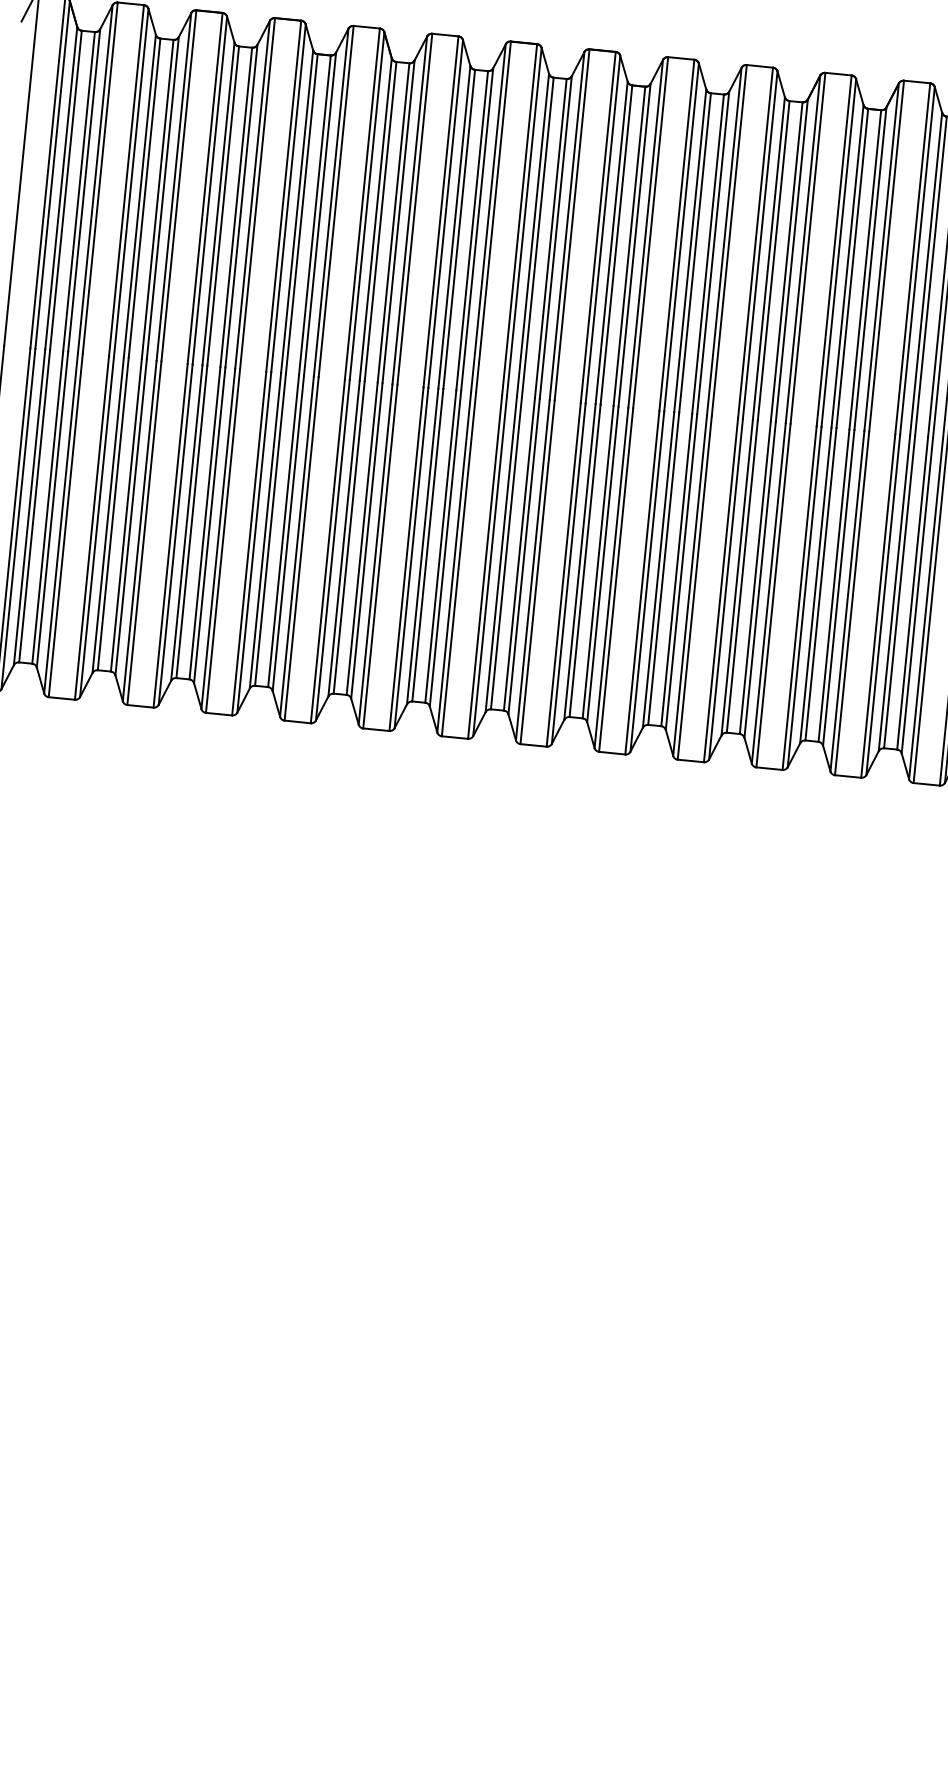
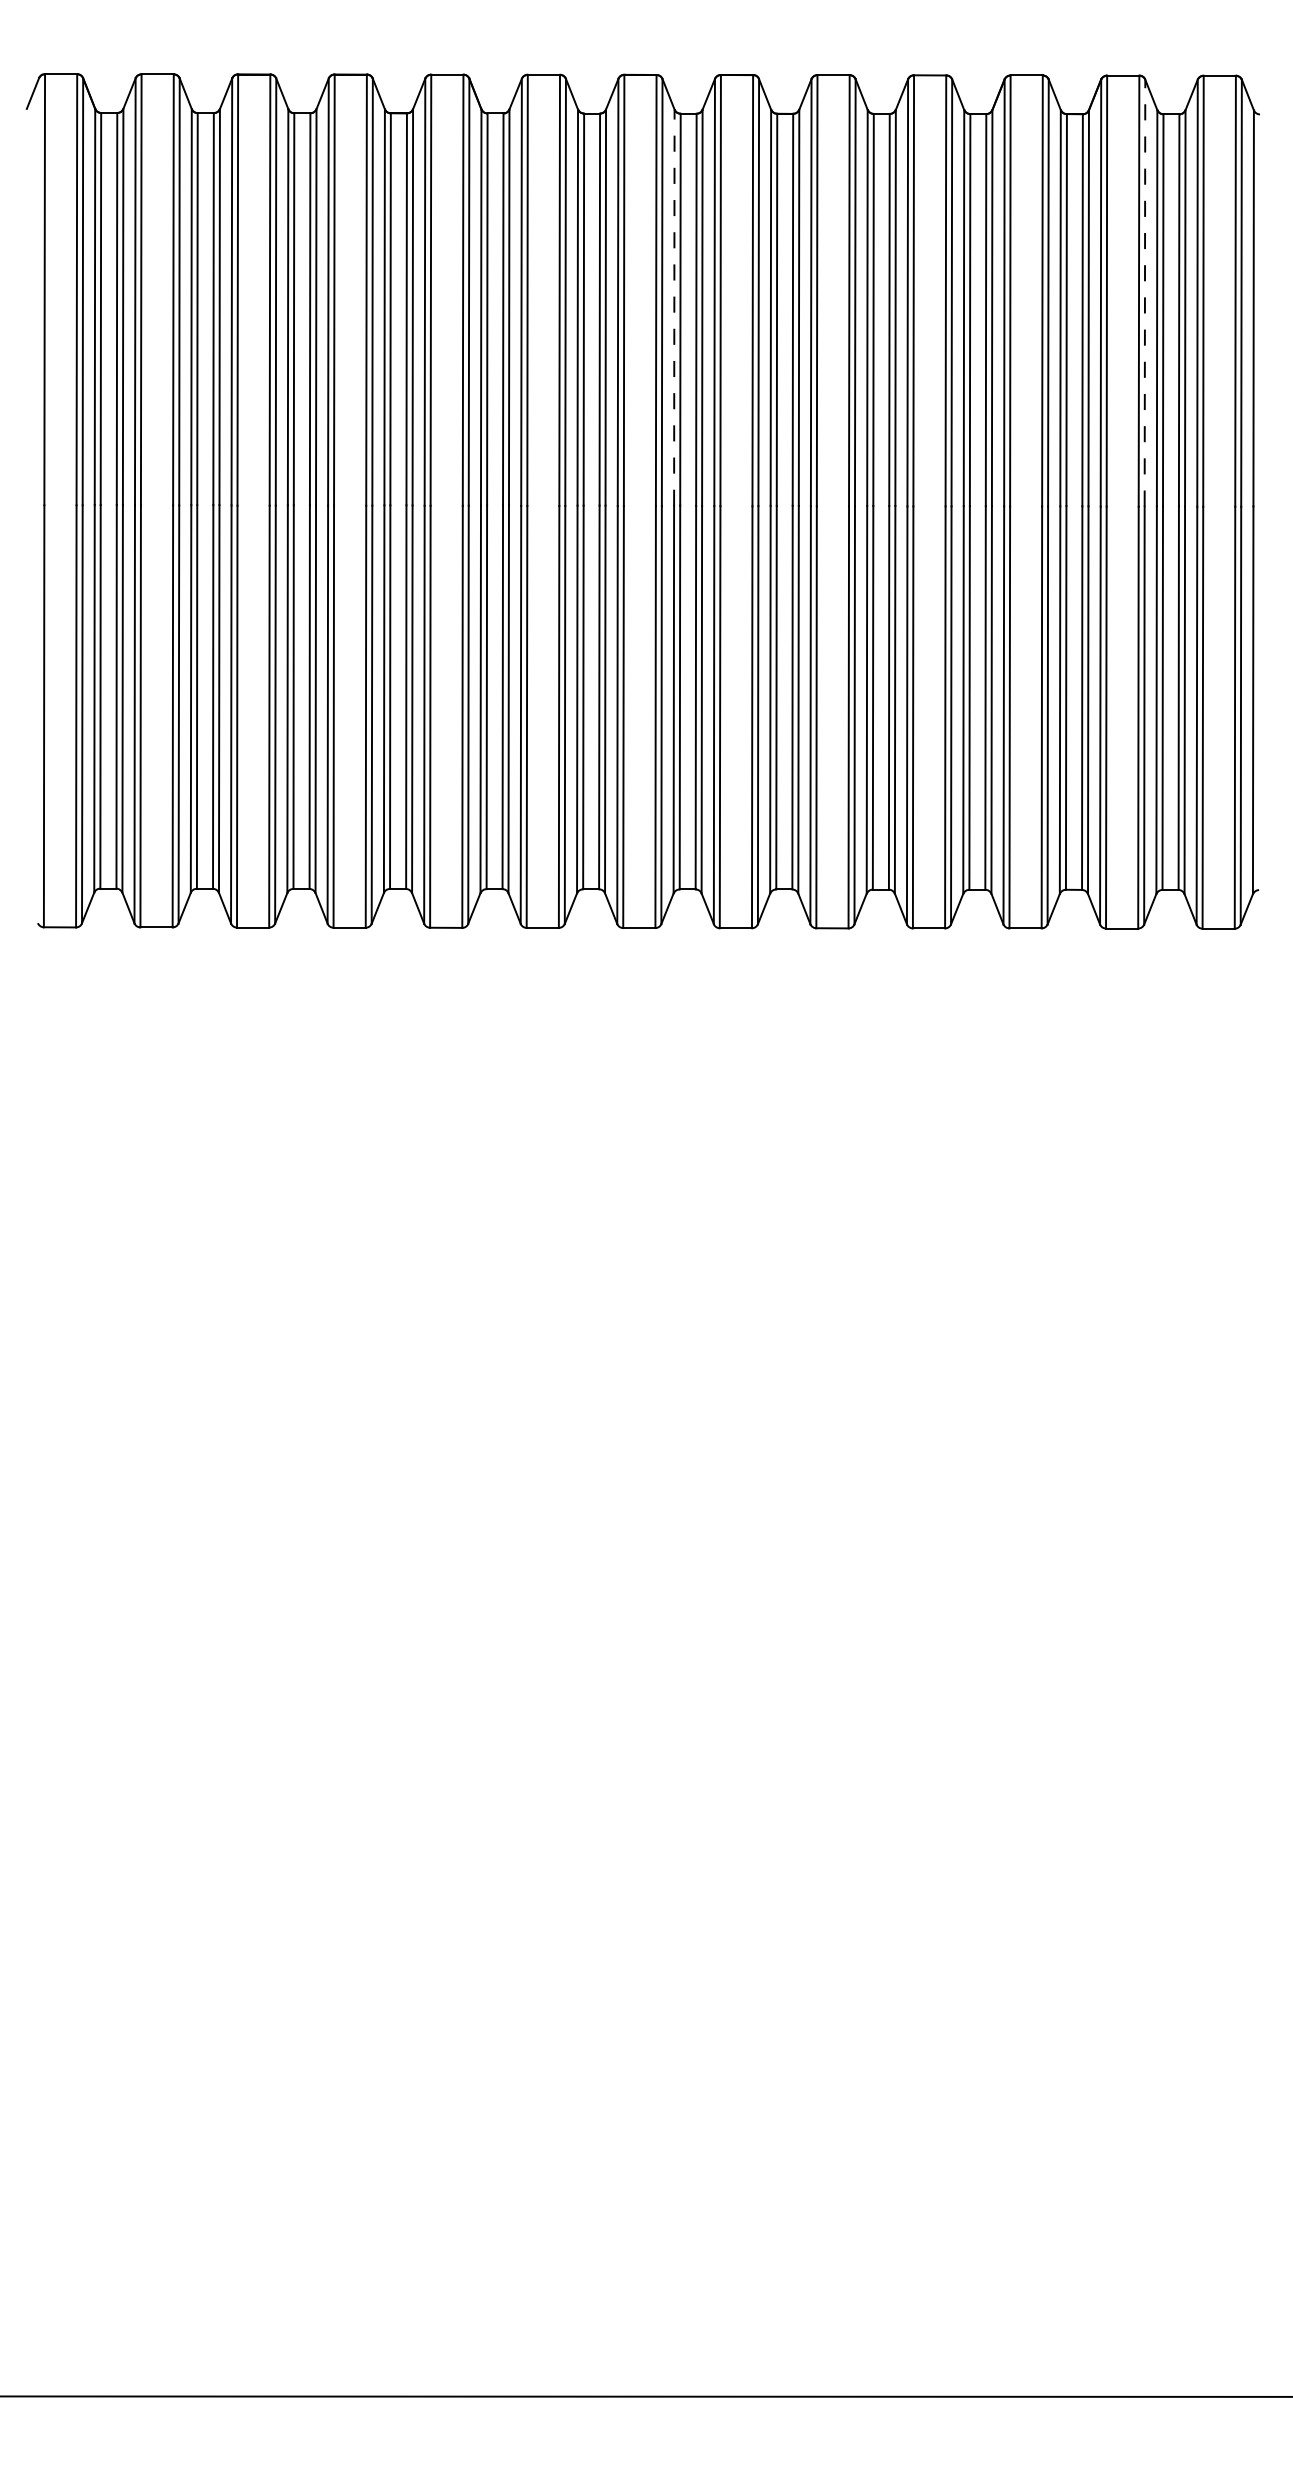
line: (533, 234) -> (674, 307), solid -> dashed
line: (917, 260) -> (1144, 292), solid -> dashed

